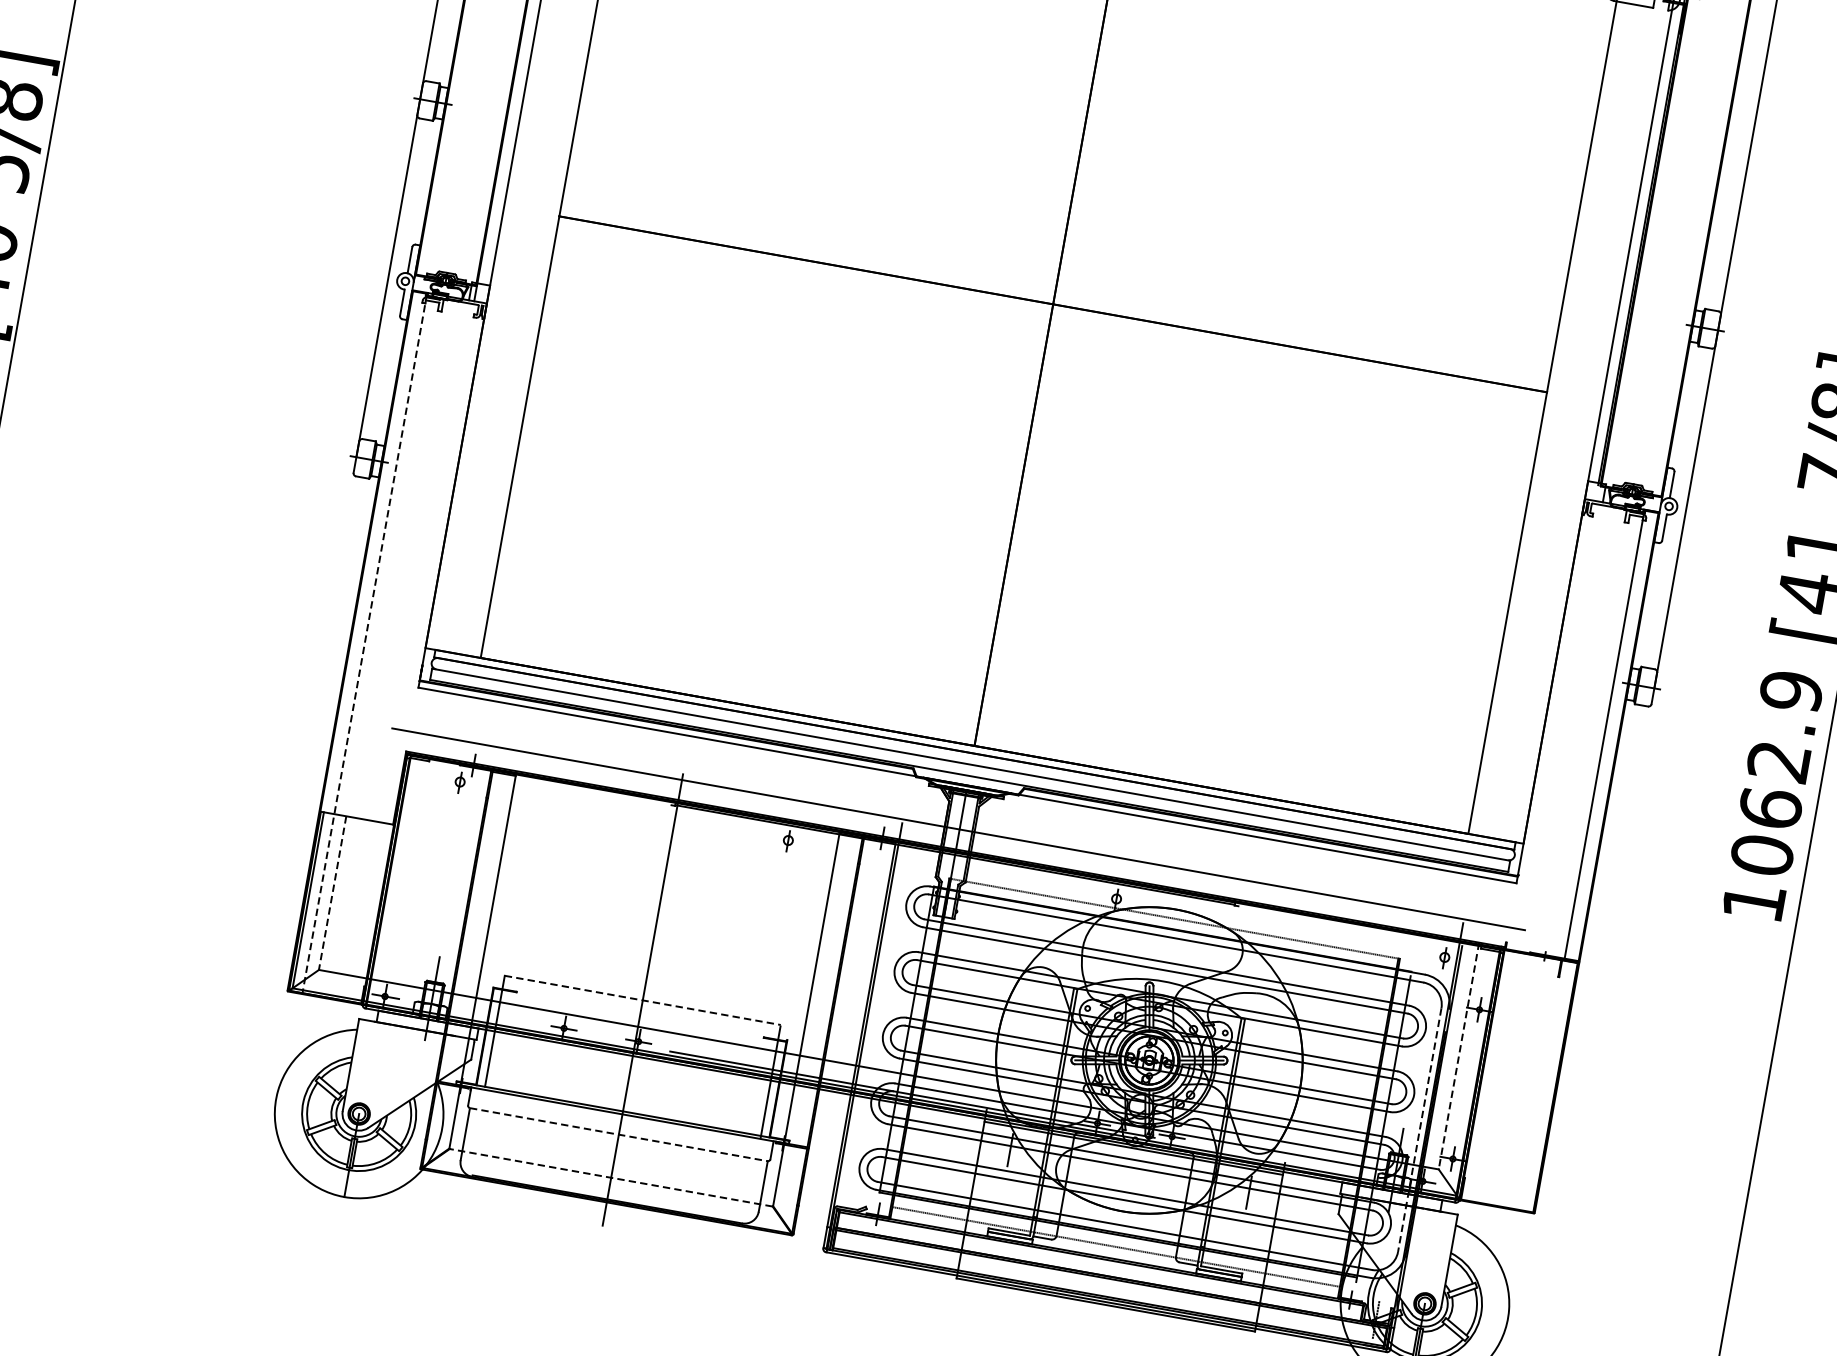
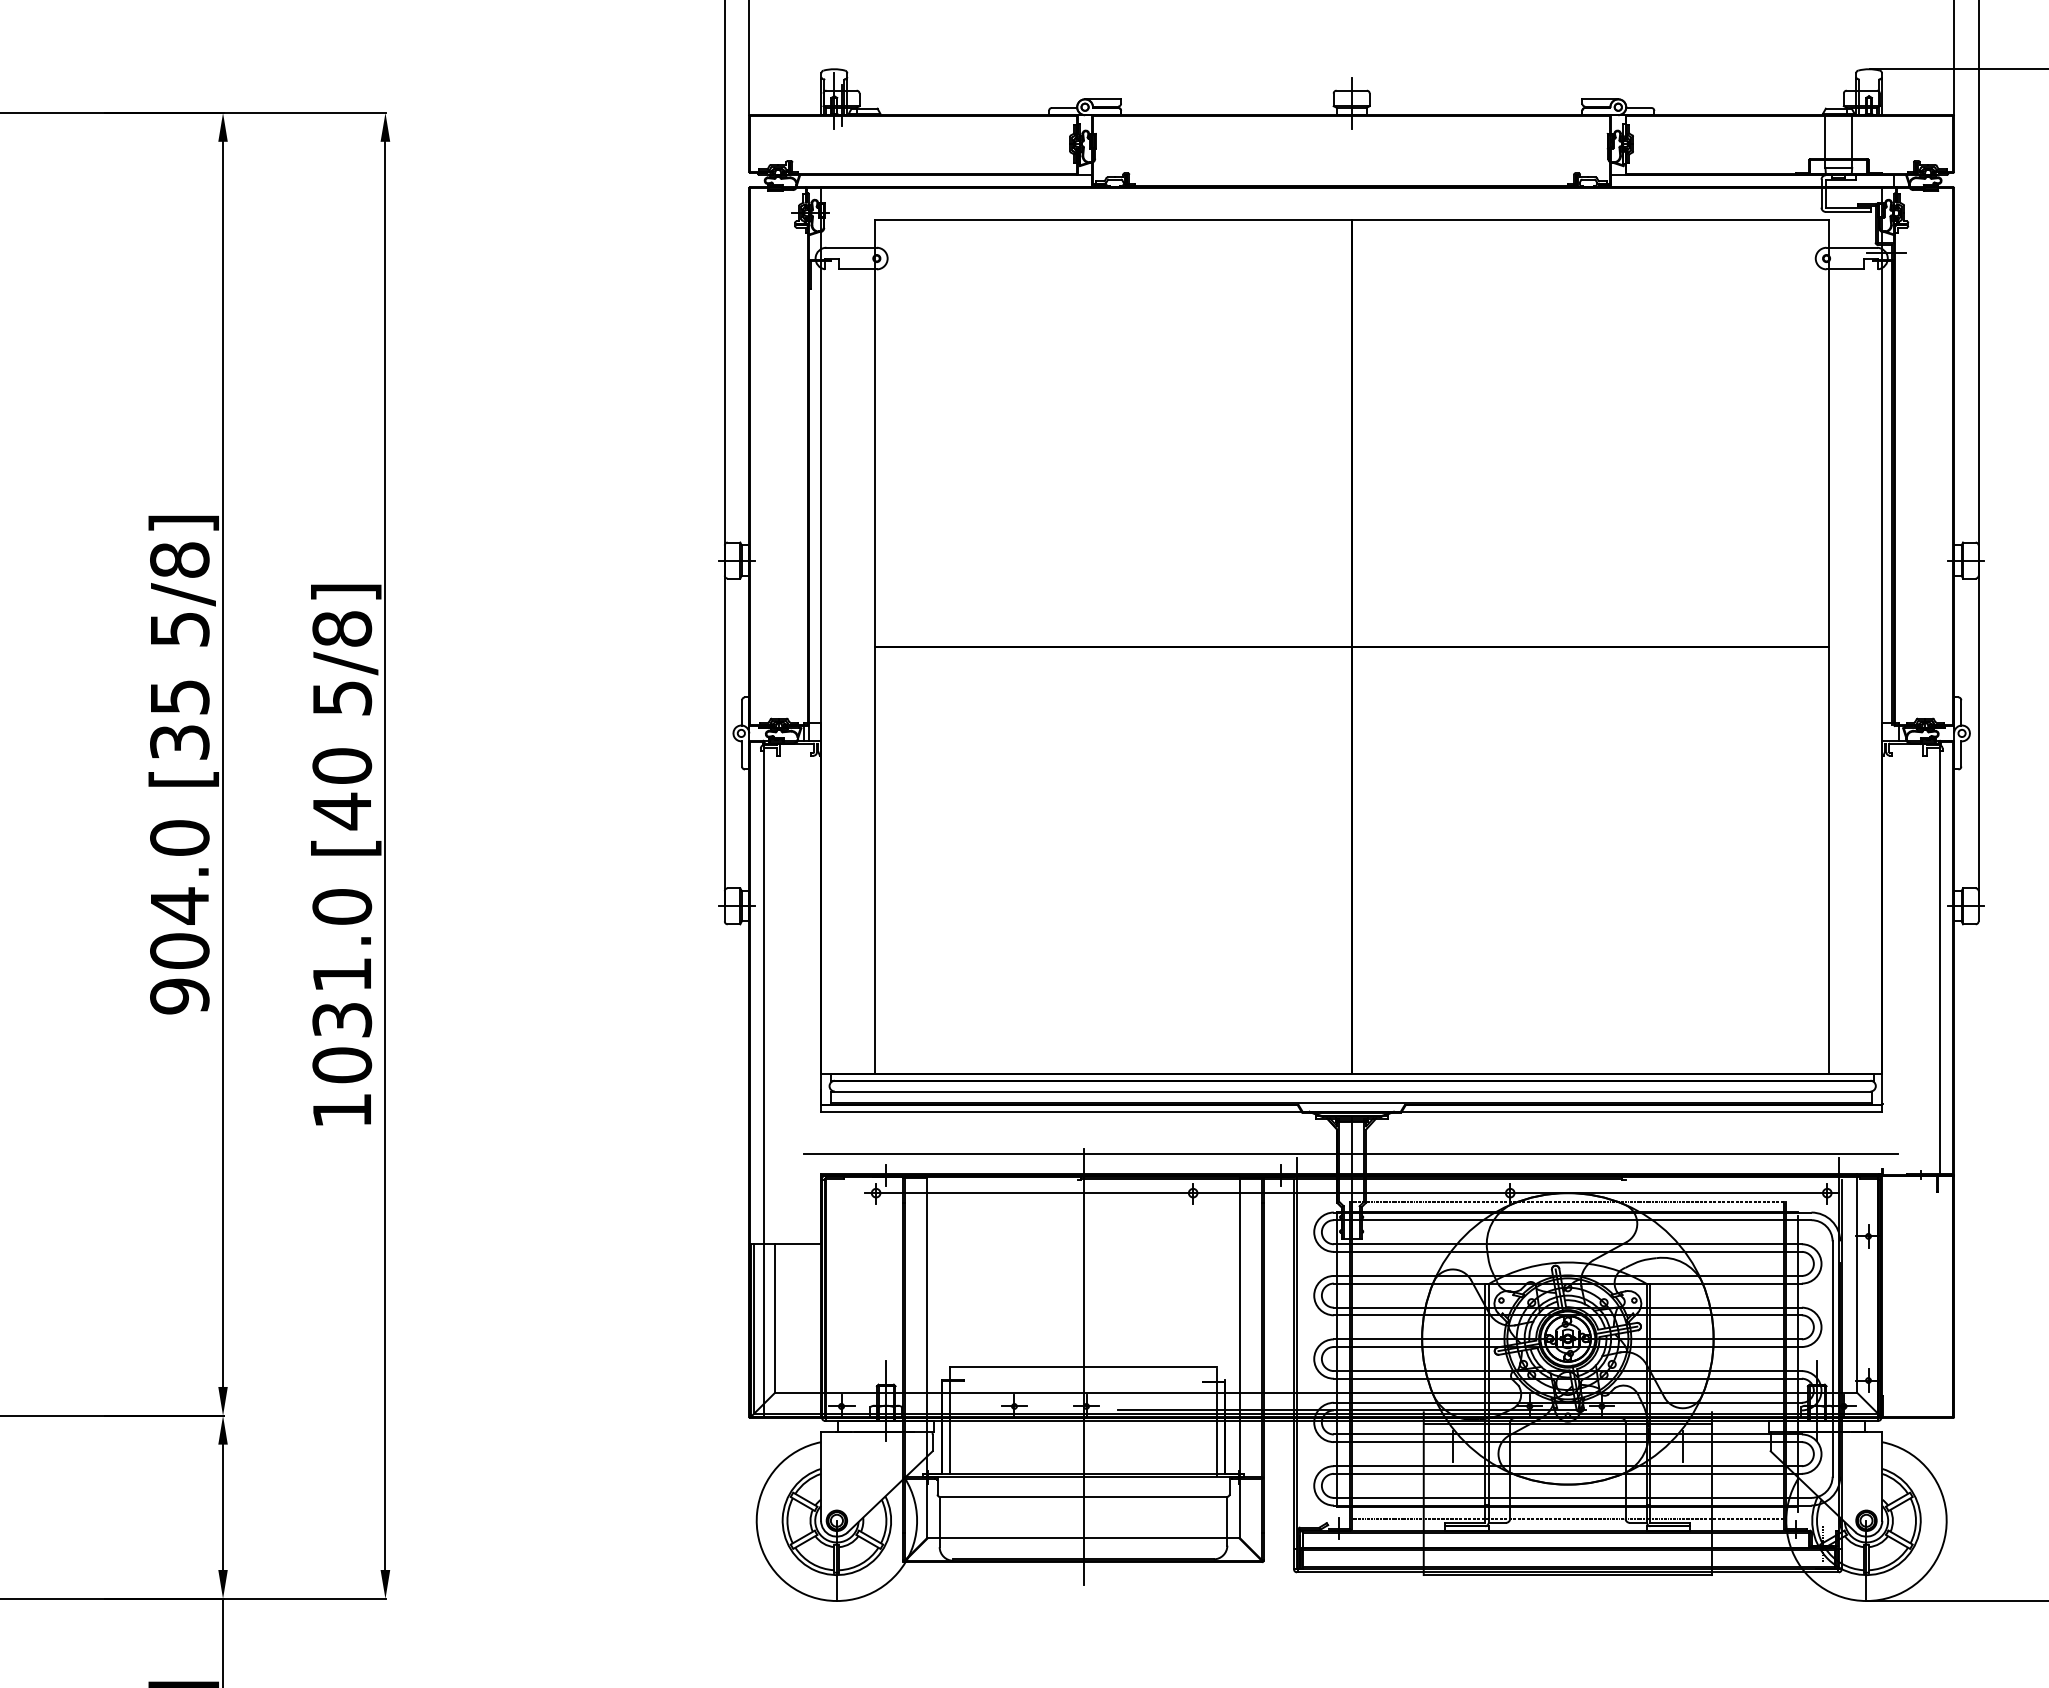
line: (364, 643) -> (763, 1079), dashed -> solid
line: (952, 870) -> (1351, 1193), added
line: (332, 893) -> (775, 1318), dashed -> solid
line: (643, 1000) -> (1084, 1367), dashed -> solid
line: (1458, 1056) -> (1856, 1283), dashed -> solid
line: (1419, 1130) -> (1832, 1359), dashed -> solid
line: (618, 1134) -> (1083, 1496), dashed -> solid
line: (611, 1177) -> (1083, 1538), dashed -> solid

